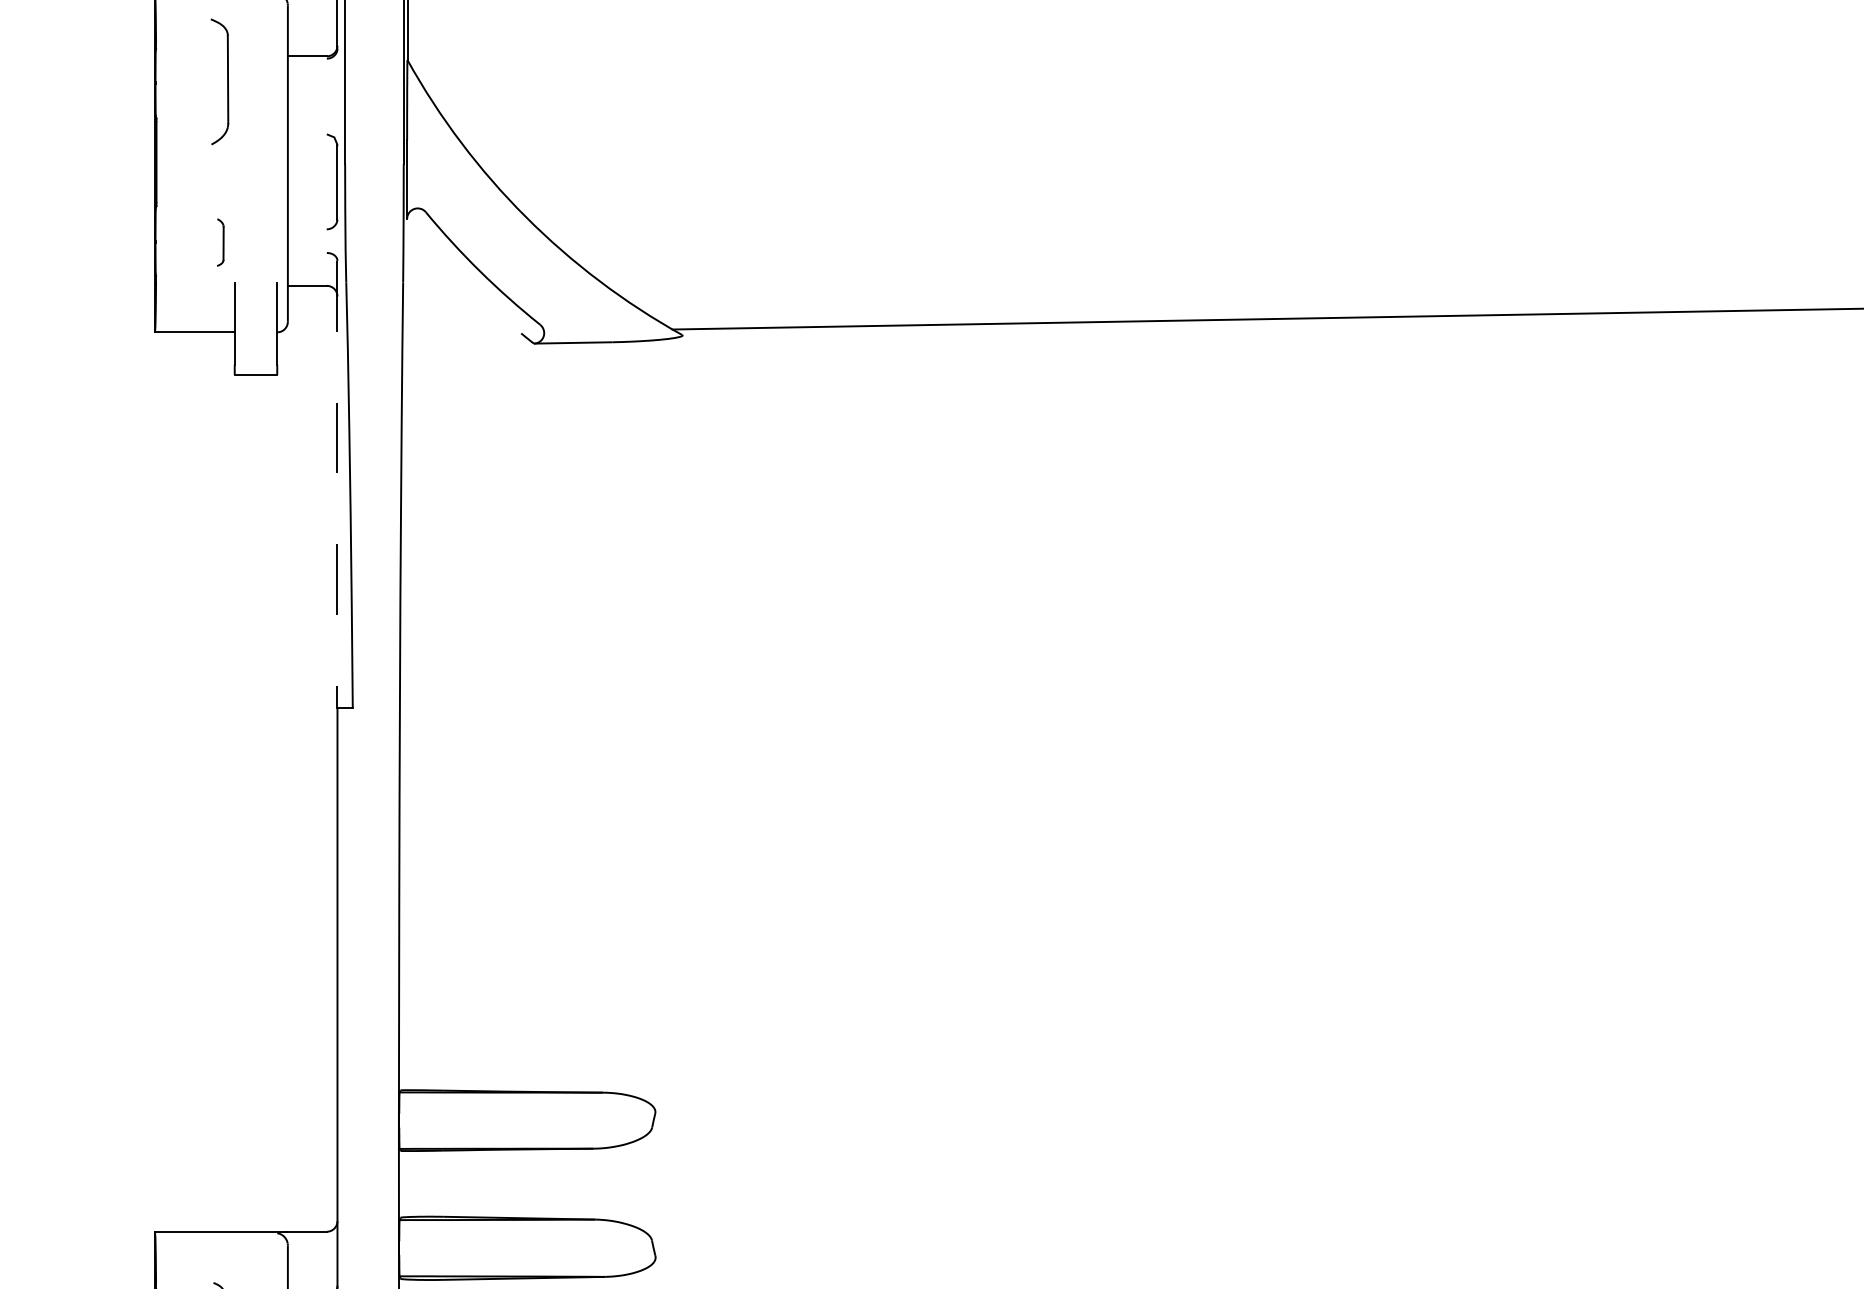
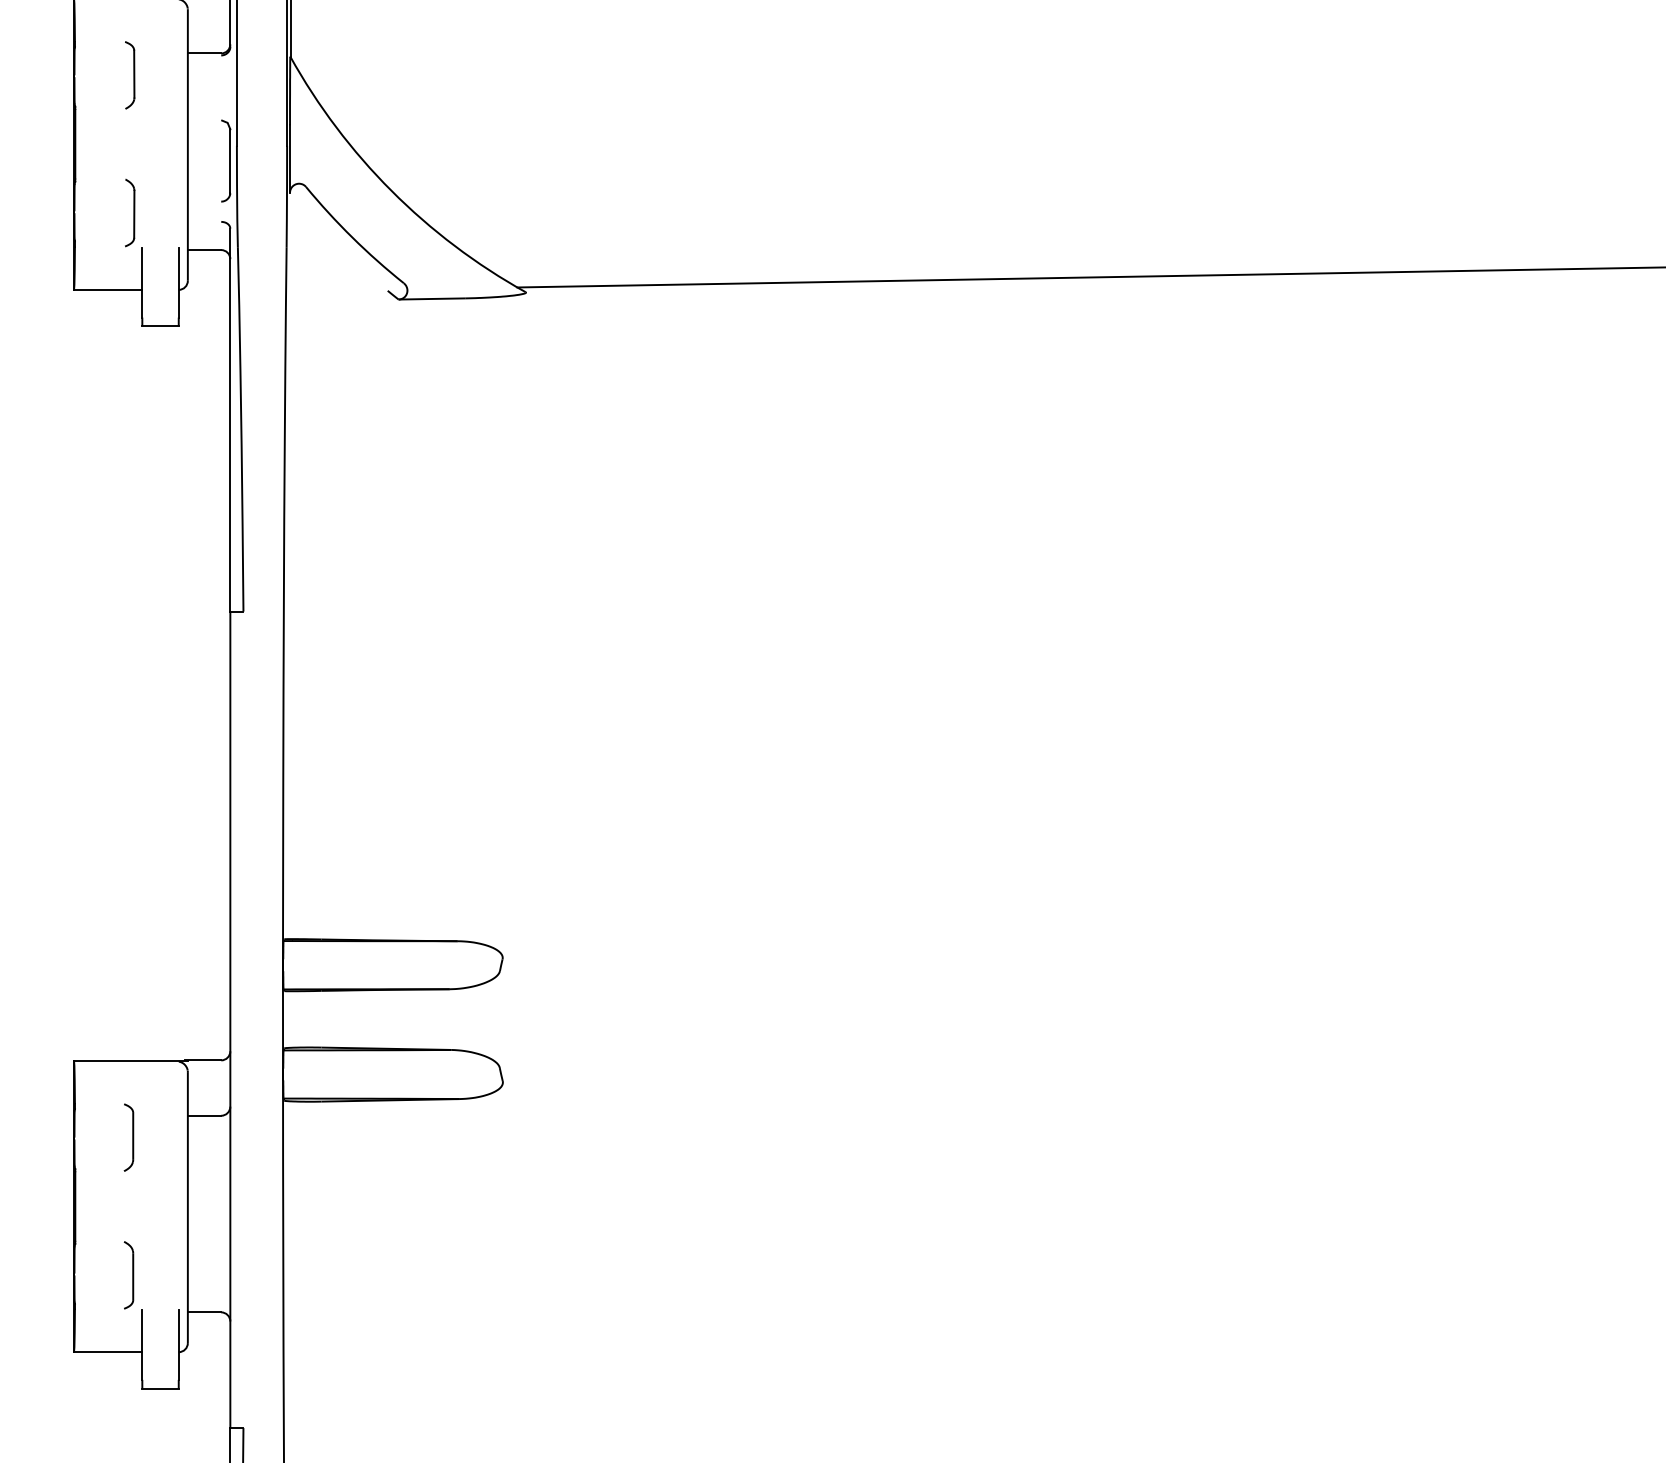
part: (220, 82) -> (130, 75), size x0.62
part: (220, 242) -> (130, 212), size x1.67
line: (337, 484) -> (230, 420), dashed -> solid

